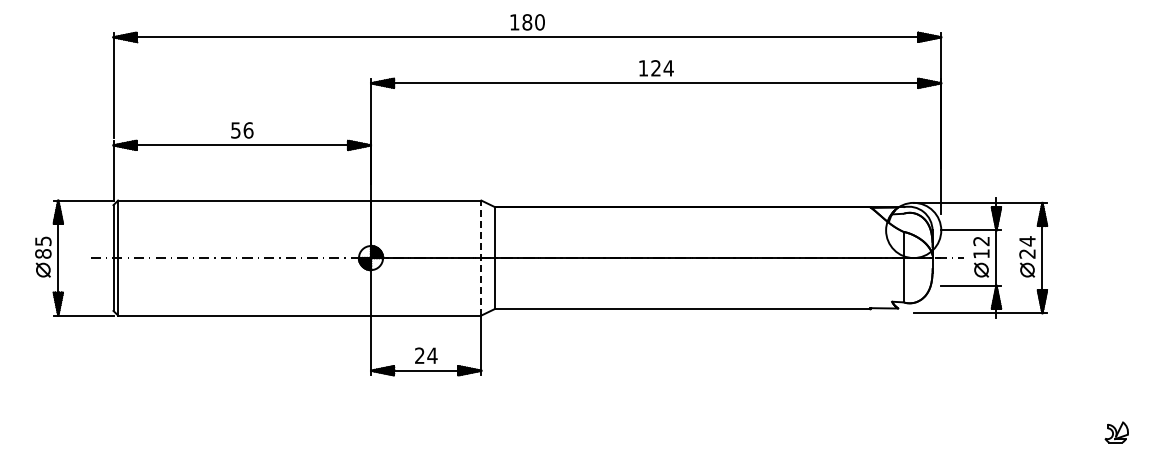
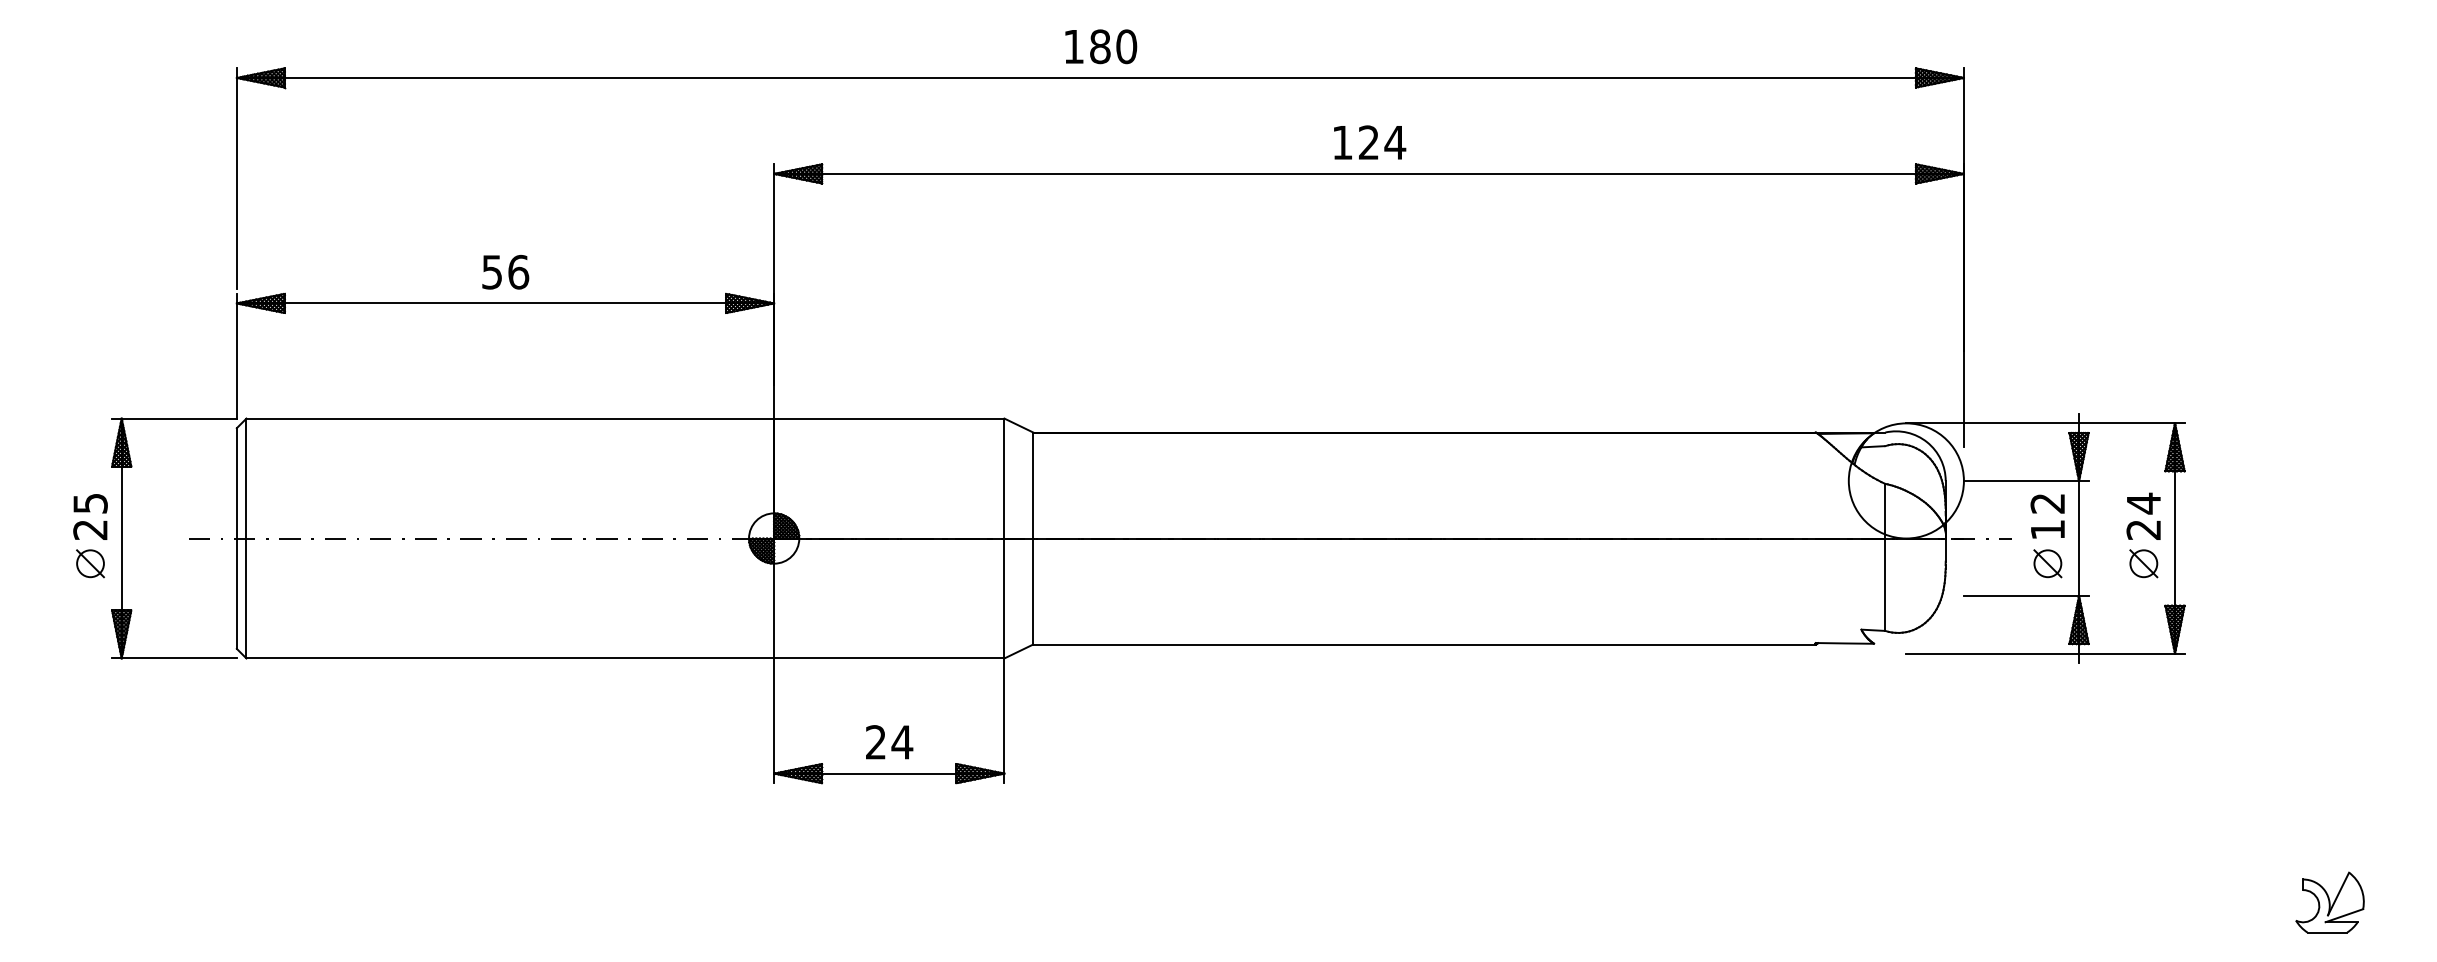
text: (43, 253) -> (90, 528), 85 -> 25
line: (481, 257) -> (1004, 537), dashed -> solid
part: (1116, 432) -> (2329, 902), size x1.43

